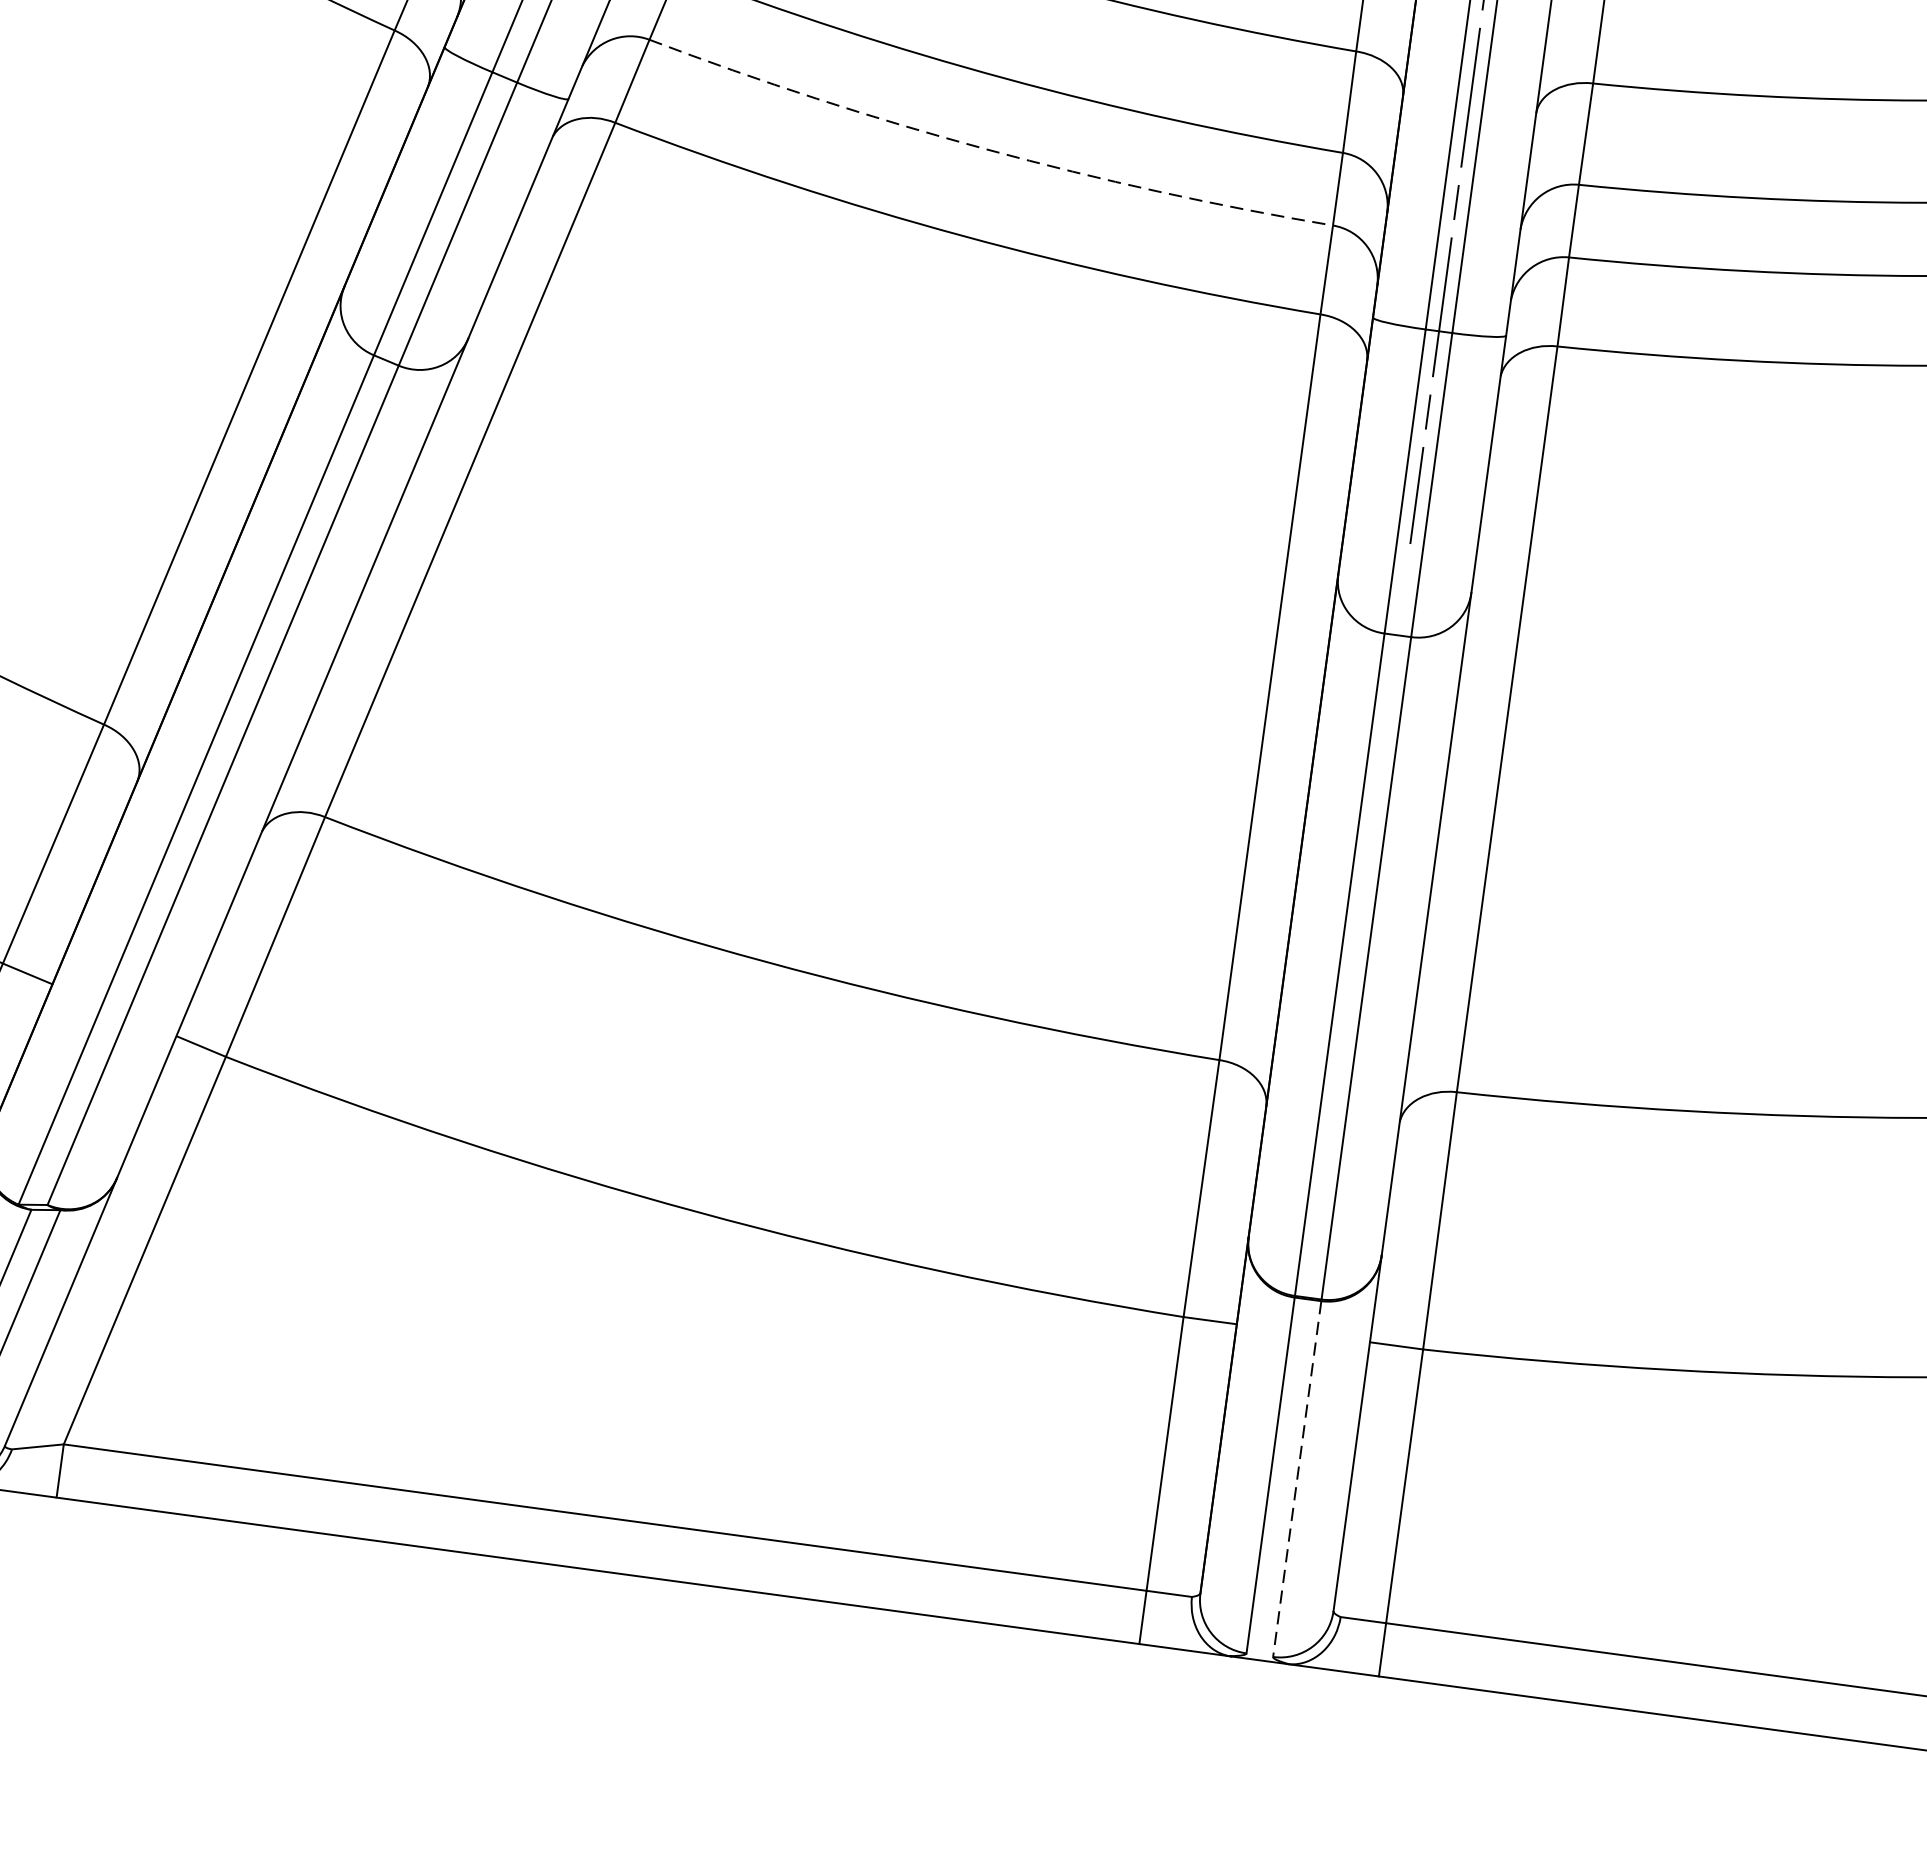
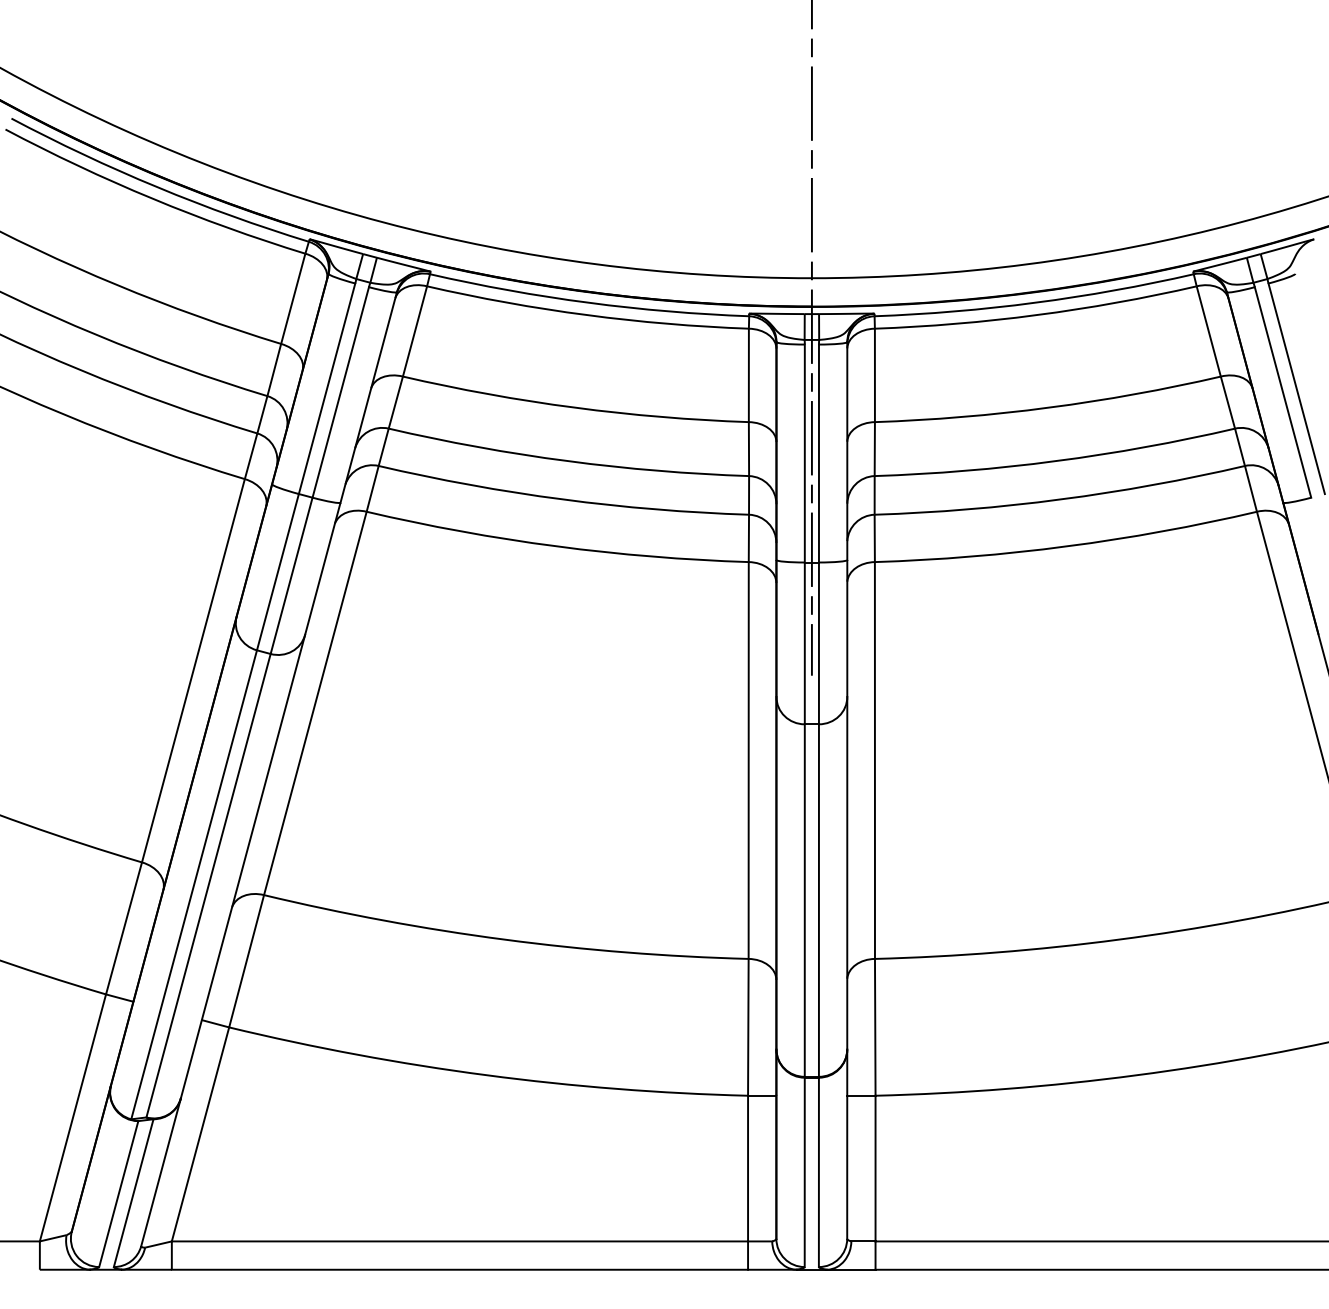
arc: (986, 149) -> (562, 499), dashed -> solid
line: (1296, 1479) -> (818, 1172), dashed -> solid

